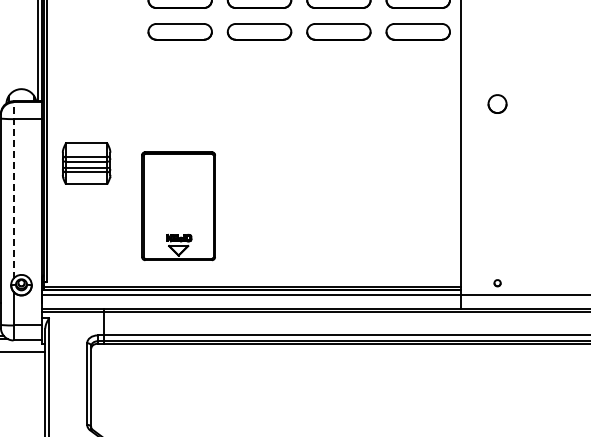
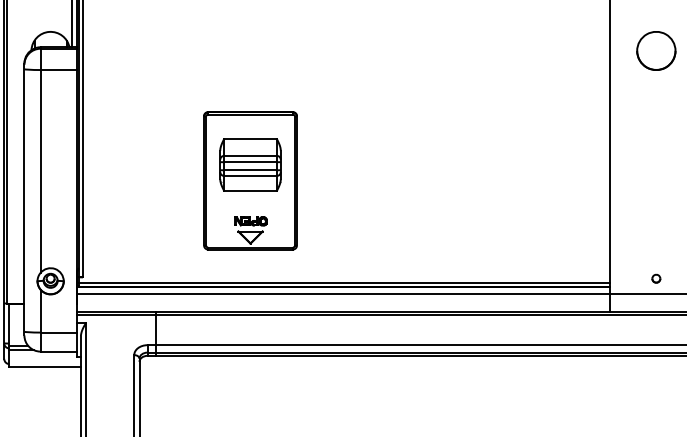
part: (497, 103) -> (656, 50), size x1.67
part: (86, 163) -> (250, 164), moved
line: (13, 189) -> (40, 159), dashed -> solid

